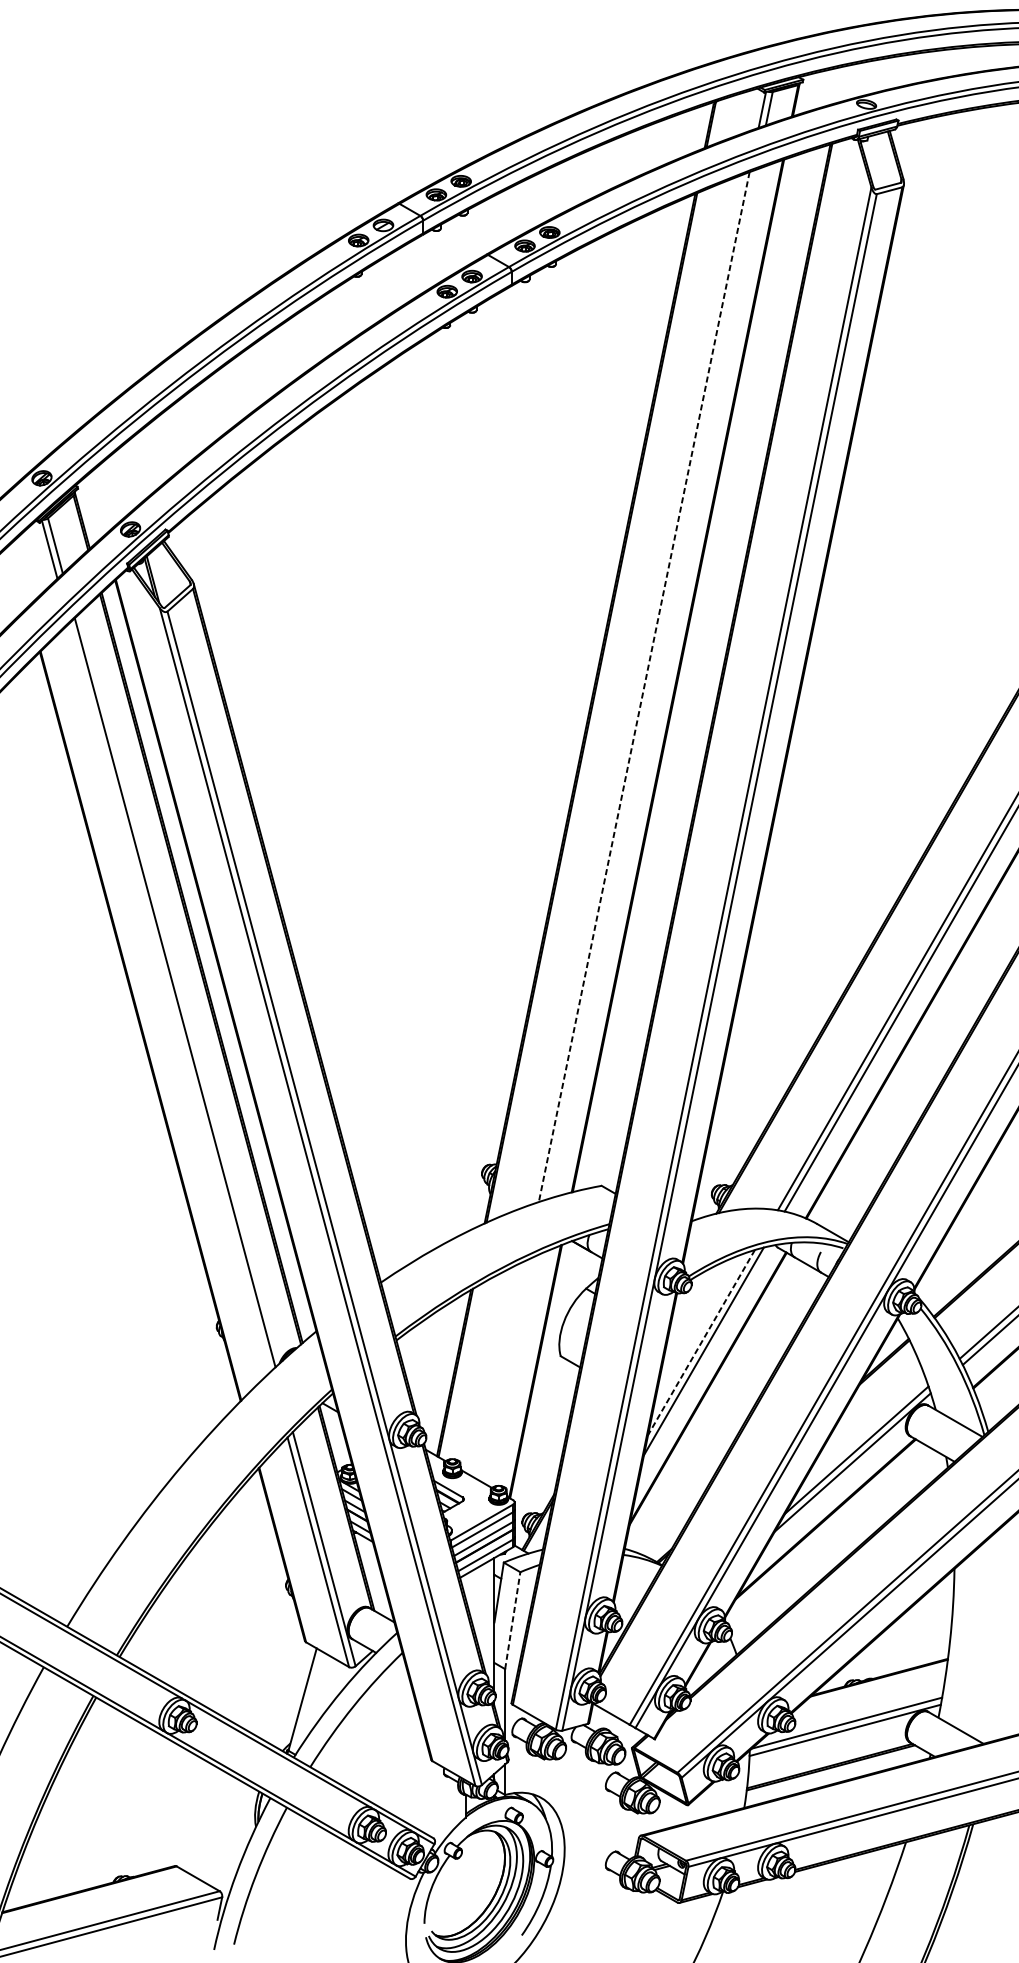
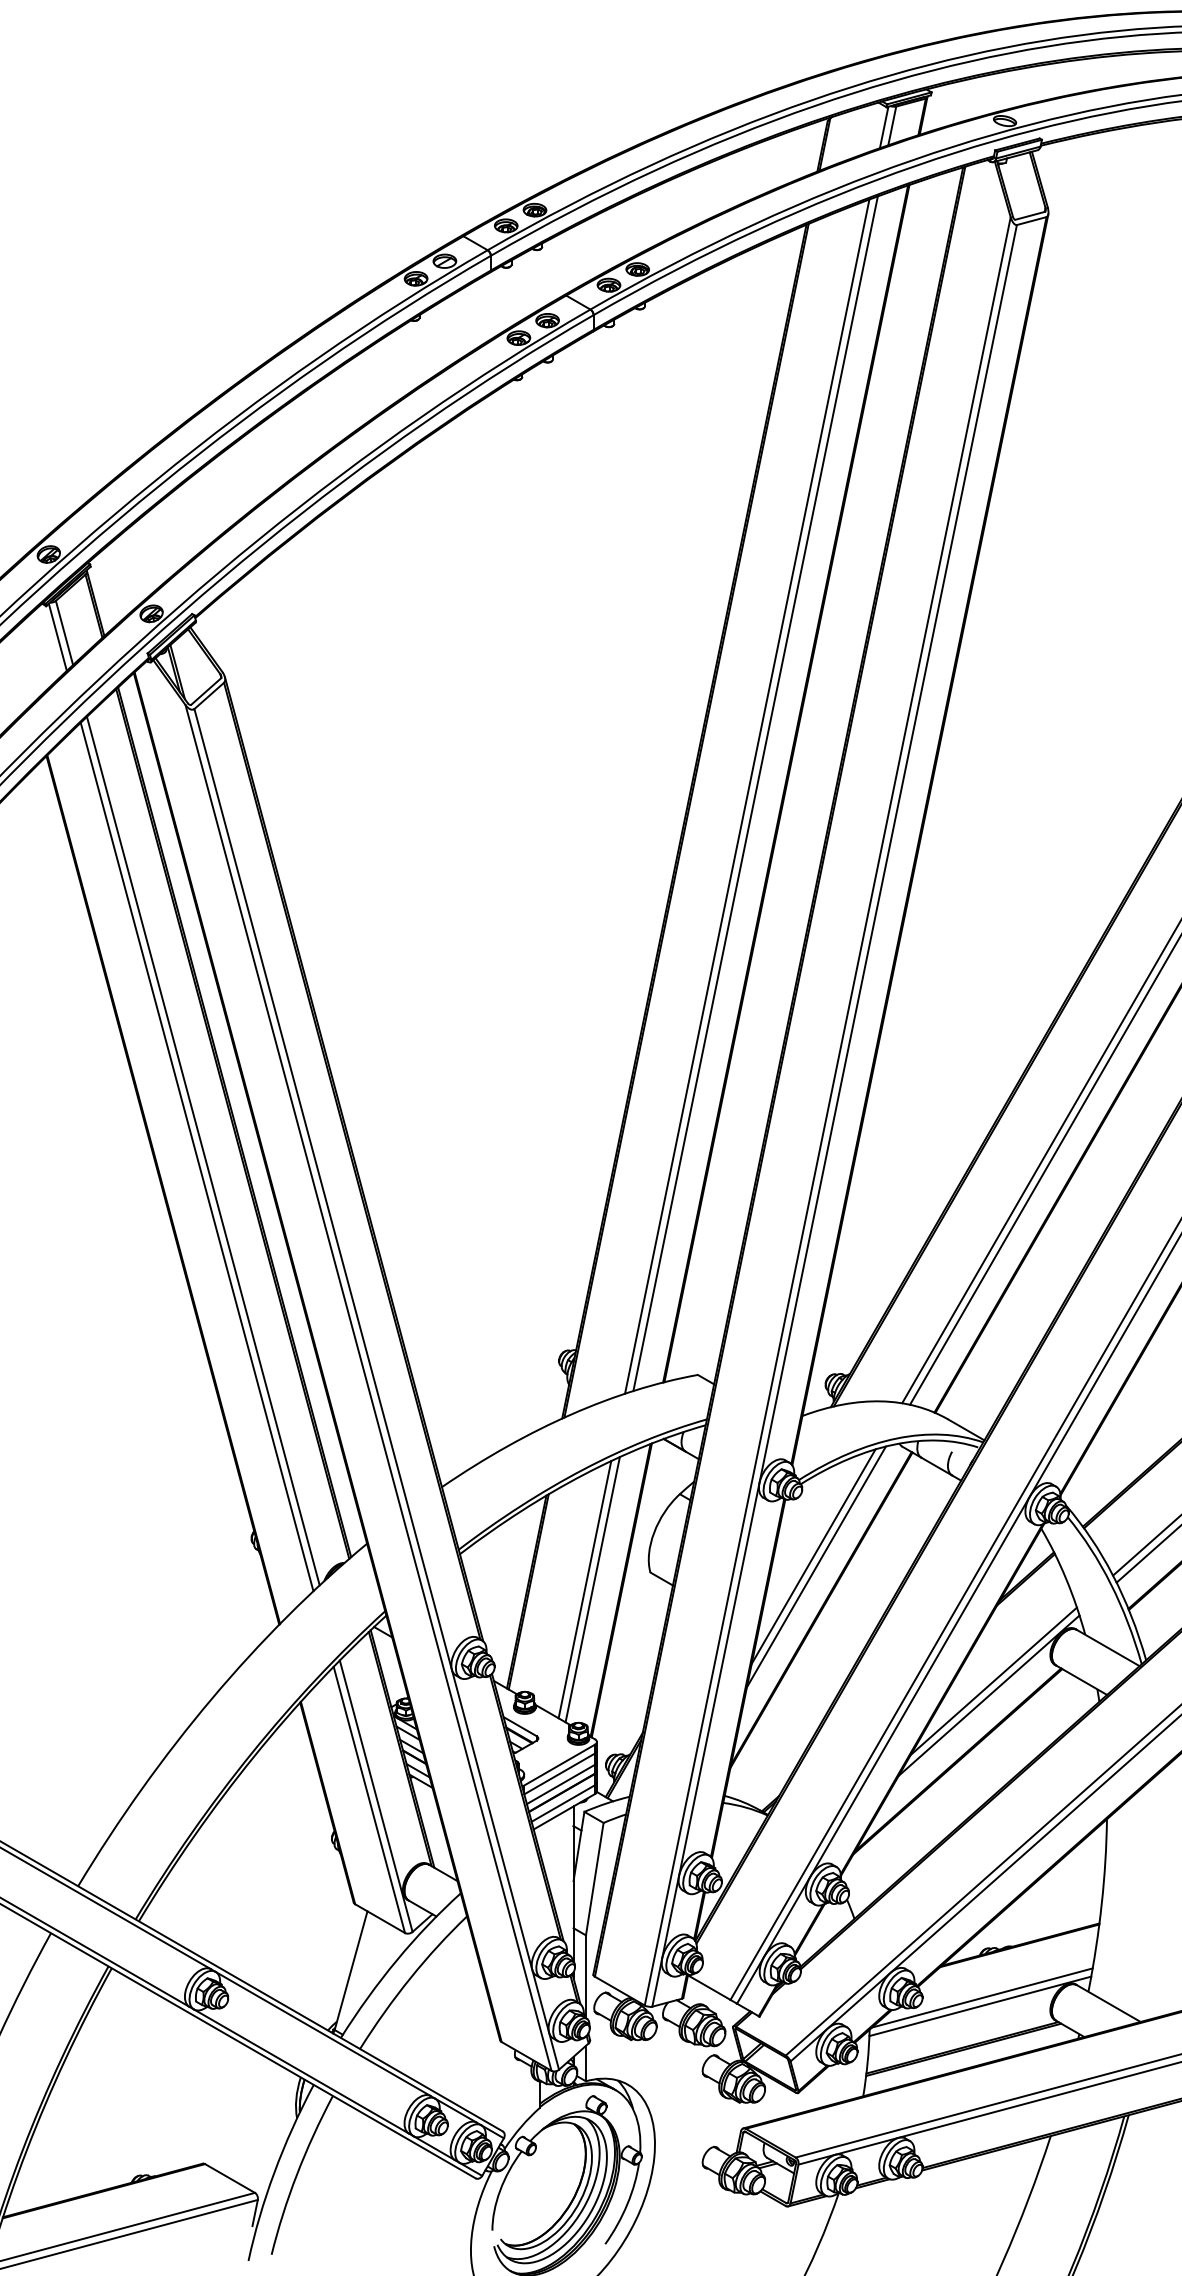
line: (651, 684) -> (755, 793), added
line: (644, 687) -> (747, 797), dashed -> solid
line: (169, 997) -> (196, 1156), added
line: (701, 1342) -> (813, 1556), dashed -> solid
line: (503, 1370) -> (584, 1589), added
line: (510, 1370) -> (592, 1589), added
line: (512, 1620) -> (594, 1879), dashed -> solid

